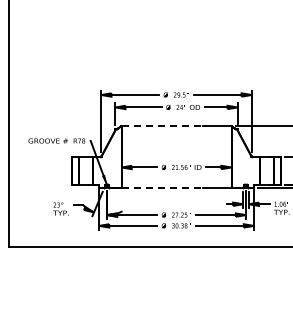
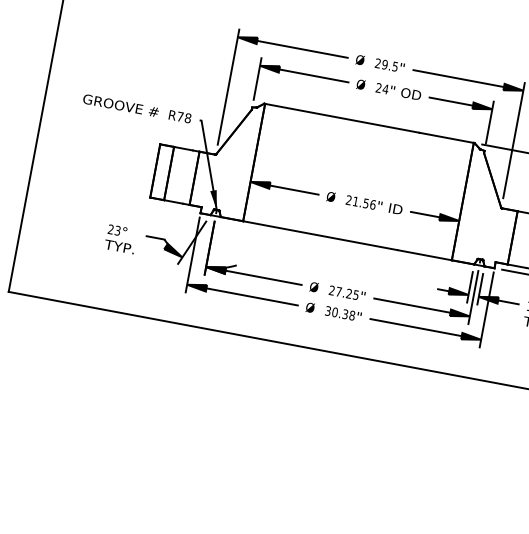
line: (162, 126) -> (342, 118), dashed -> solid
line: (162, 188) -> (320, 236), dashed -> solid

